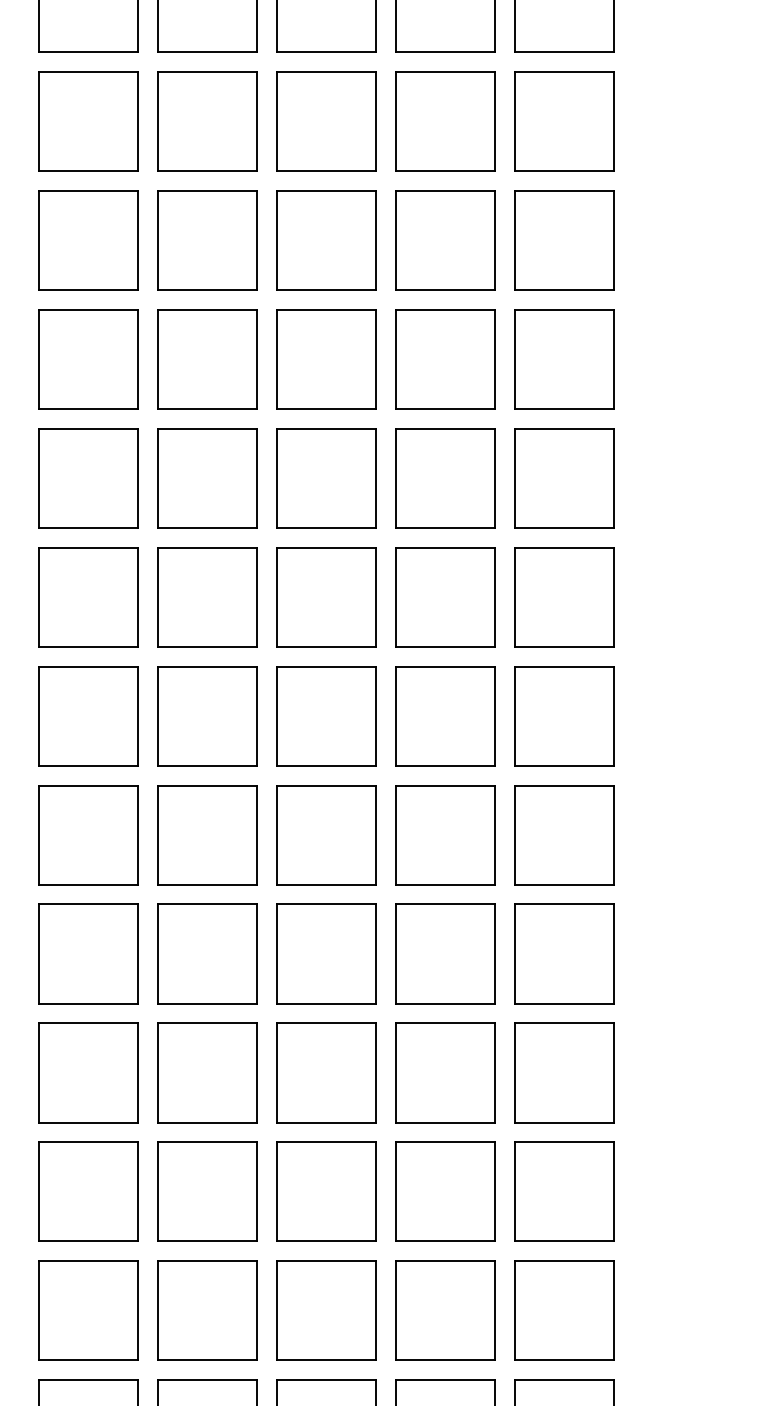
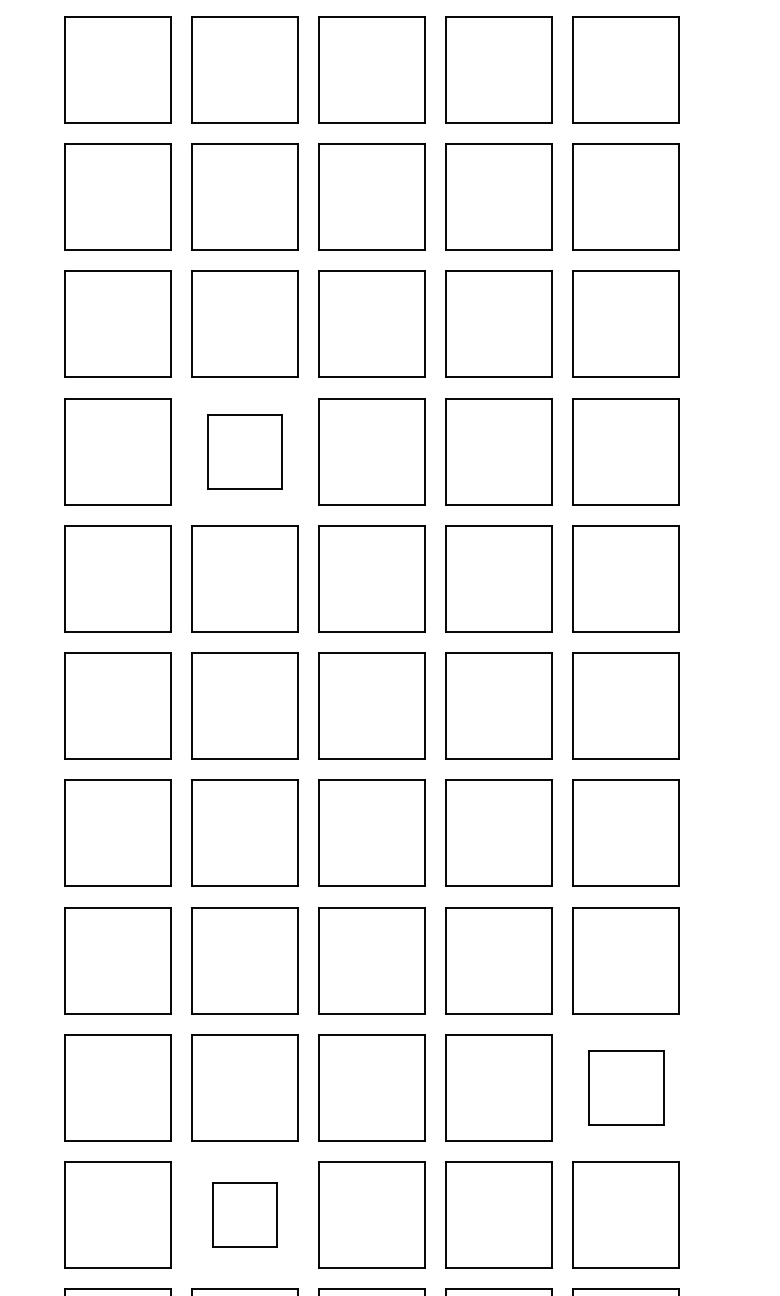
part: (207, 478) -> (244, 451), size x0.7
part: (564, 1072) -> (626, 1087), size x0.7
part: (207, 1191) -> (244, 1214), size x0.6

